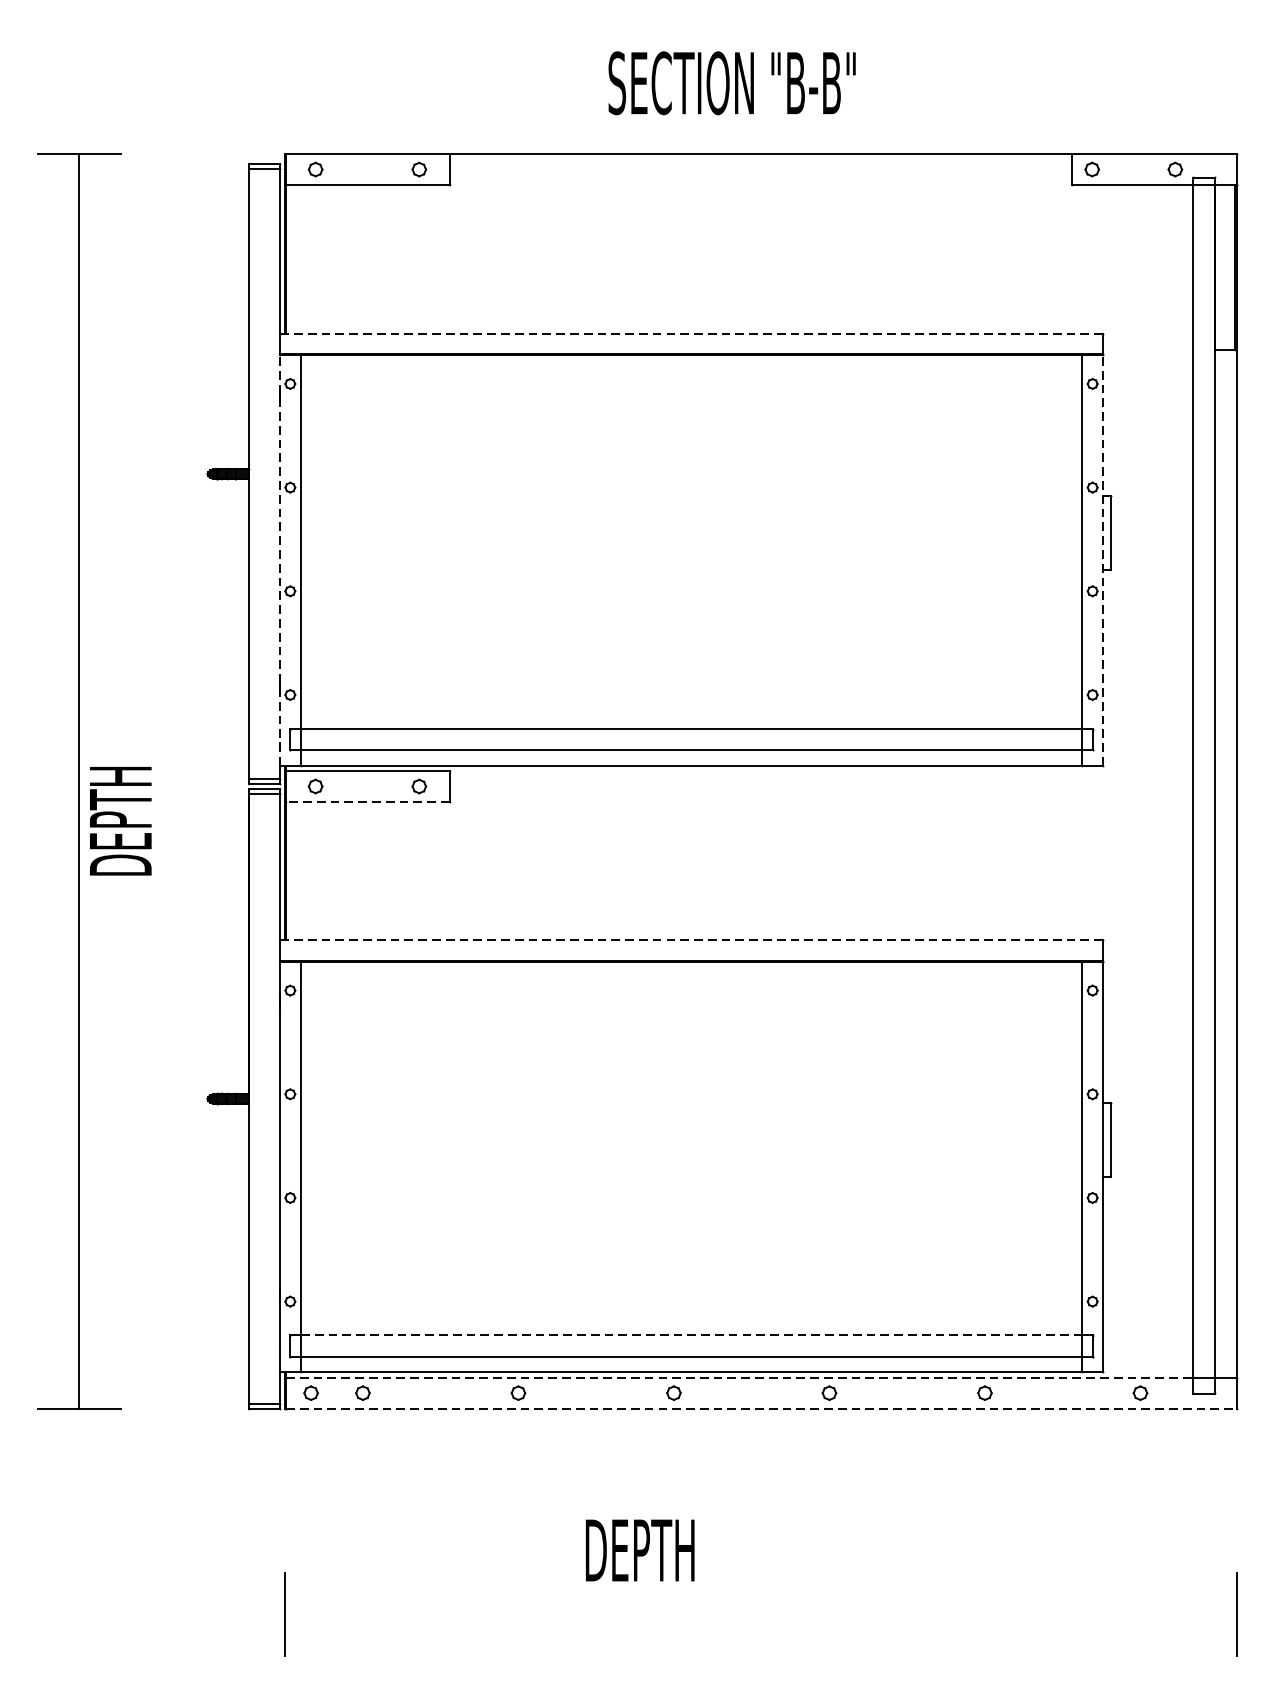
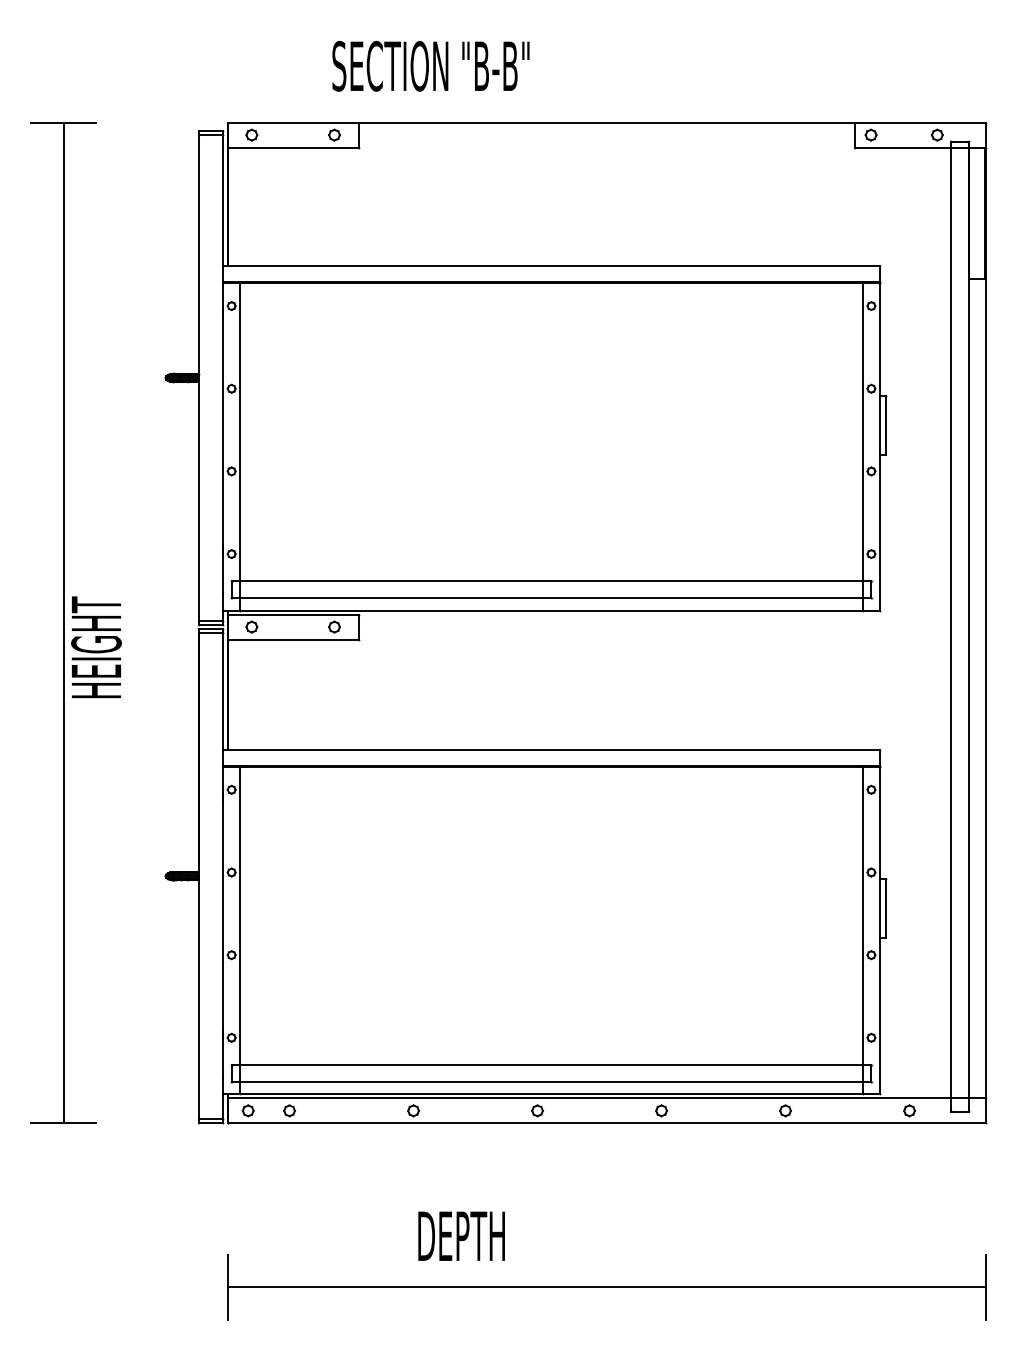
text: (731, 82) -> (430, 65), moved
line: (691, 334) -> (551, 266), dashed -> solid
line: (280, 560) -> (223, 446), dashed -> solid
line: (1102, 560) -> (879, 446), dashed -> solid
line: (367, 802) -> (293, 639), dashed -> solid
text: (120, 809) -> (96, 645), DEPTH -> HEIGHT
line: (691, 940) -> (551, 749), dashed -> solid
line: (691, 1335) -> (551, 1064), dashed -> solid
line: (739, 1377) -> (589, 1098), dashed -> solid
line: (761, 1409) -> (607, 1123), dashed -> solid
text: (640, 1549) -> (461, 1235), moved
line: (760, 1614) -> (606, 1287), added

